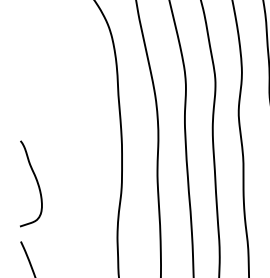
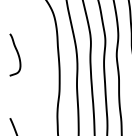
curve: (35, 182) -> (17, 54), moved

